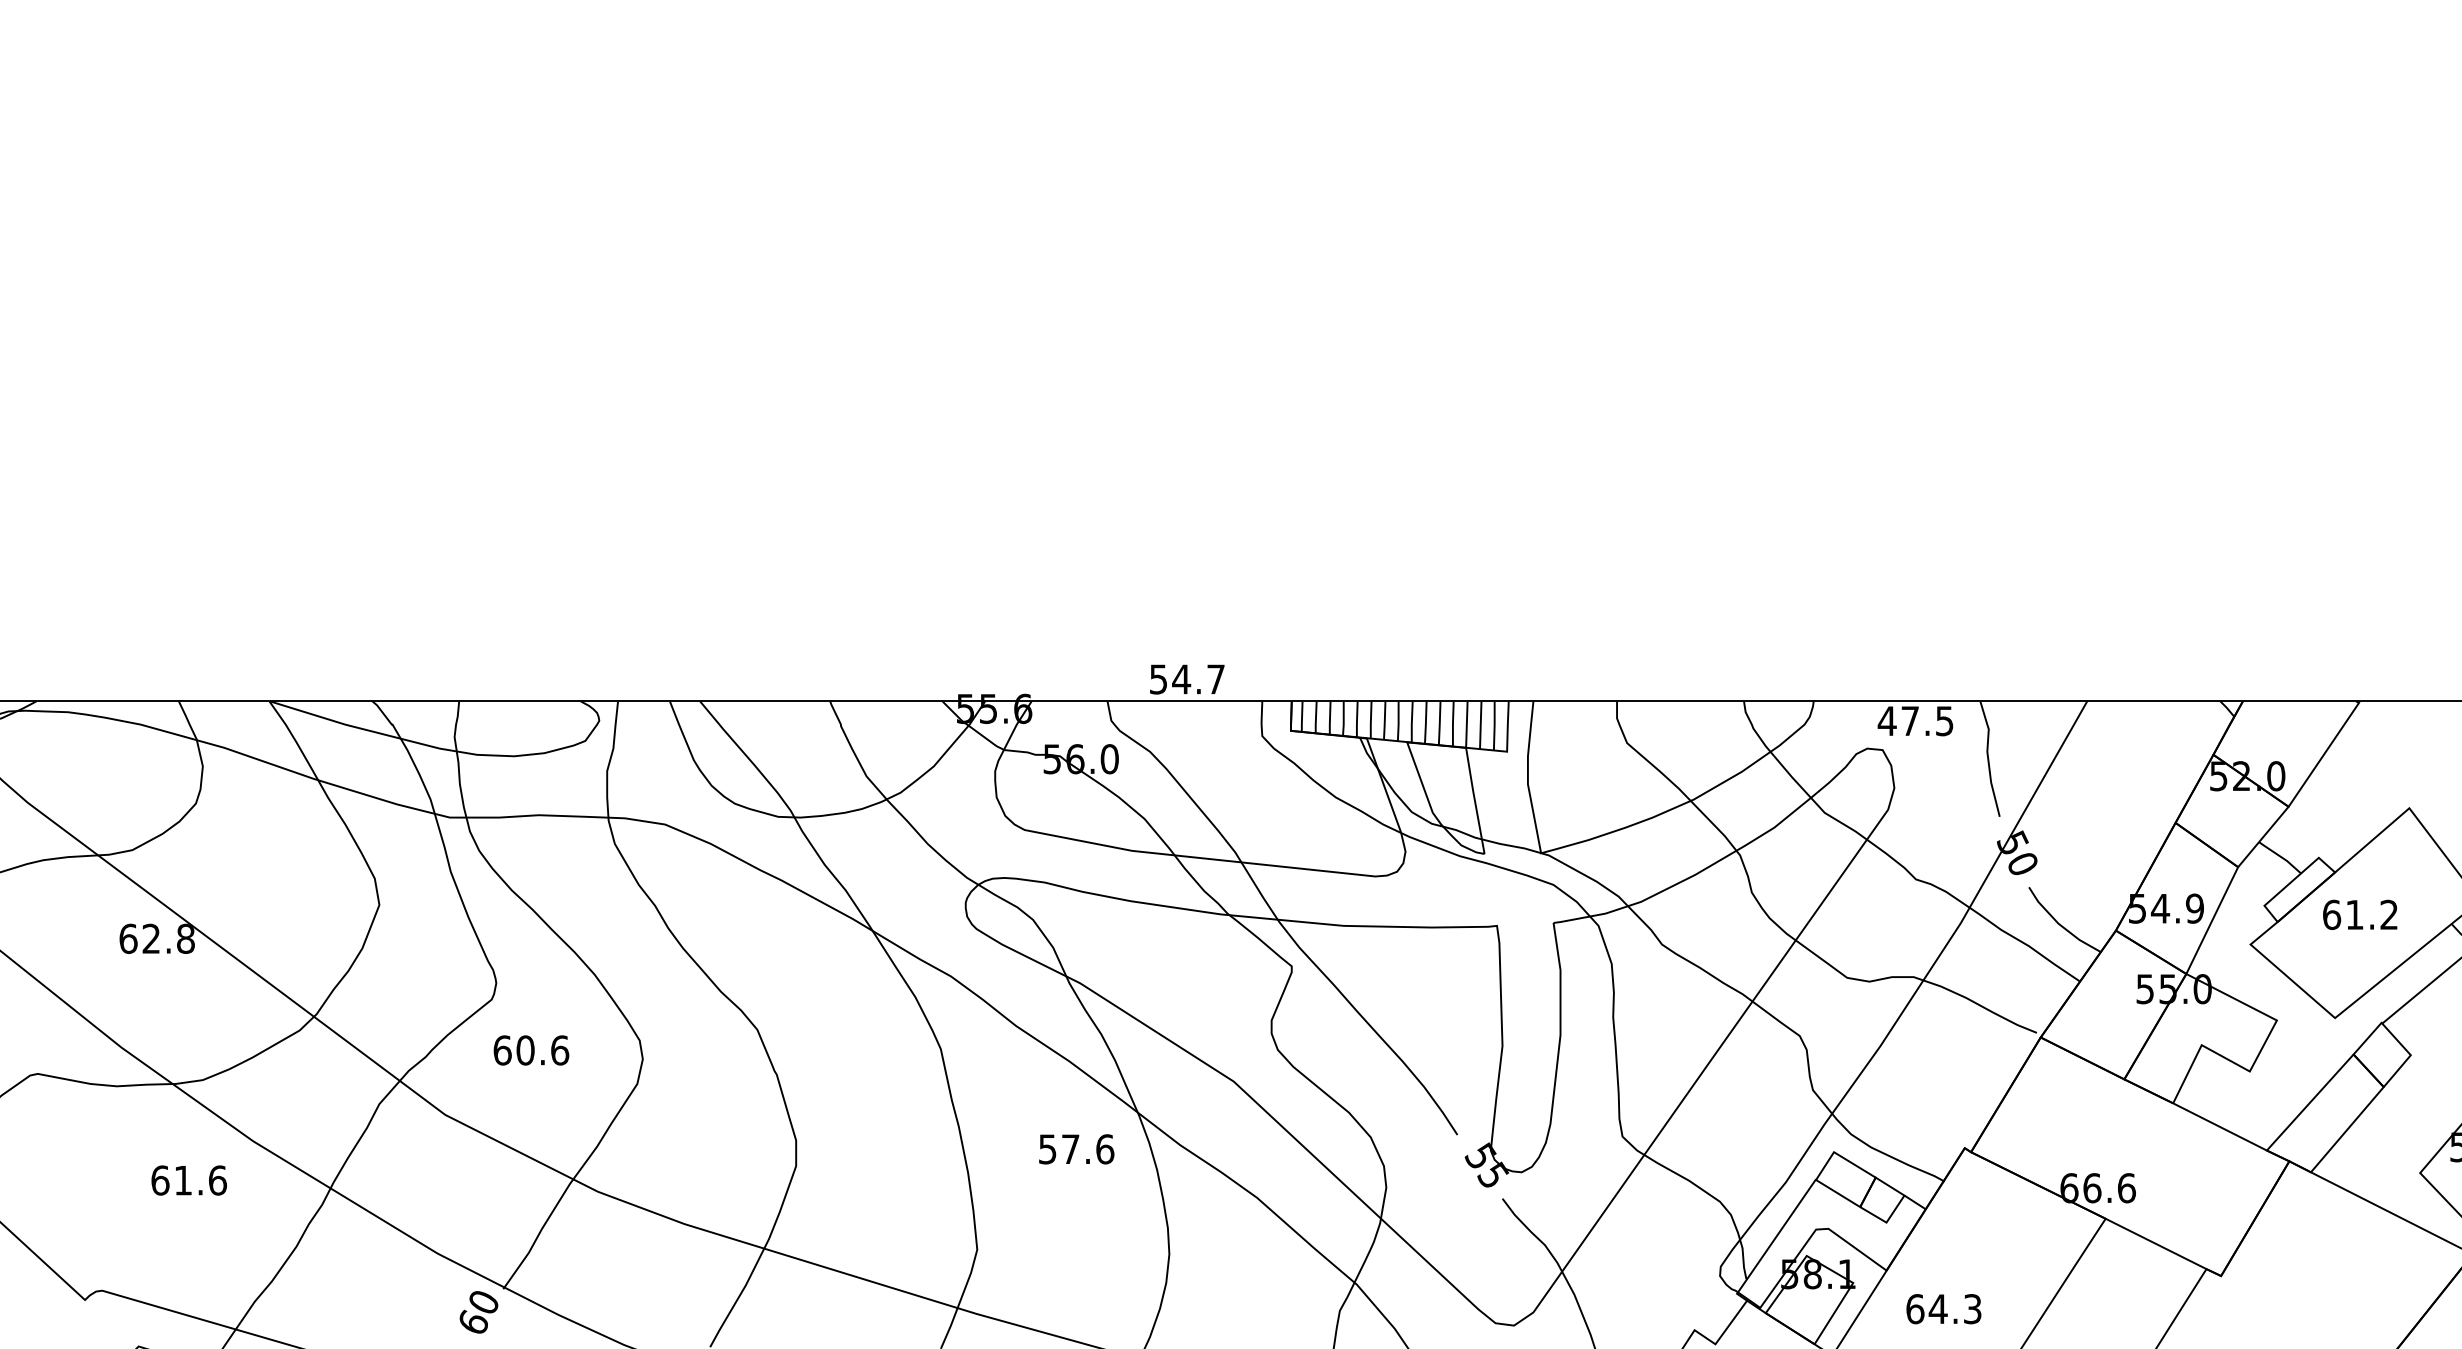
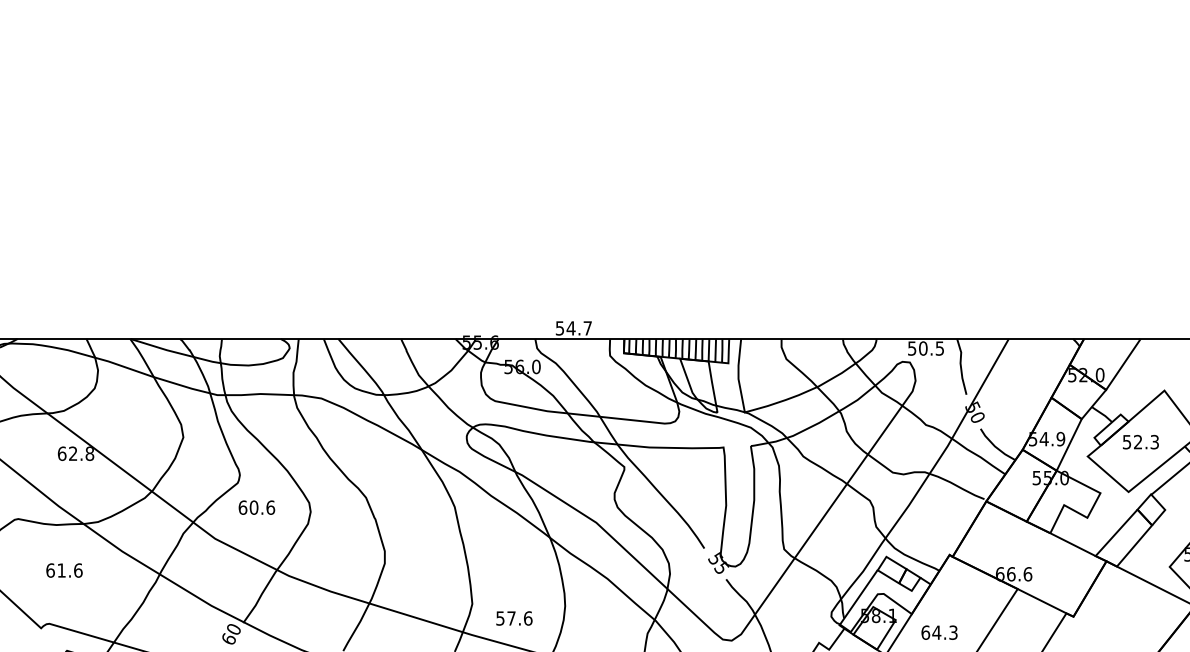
text: (1898, 721) -> (917, 348), 47.5 -> 50.5
text: (2359, 913) -> (1140, 441), 61.2 -> 52.3
text: (1076, 1149) -> (514, 618), moved
part: (189, 1180) -> (64, 570), moved

